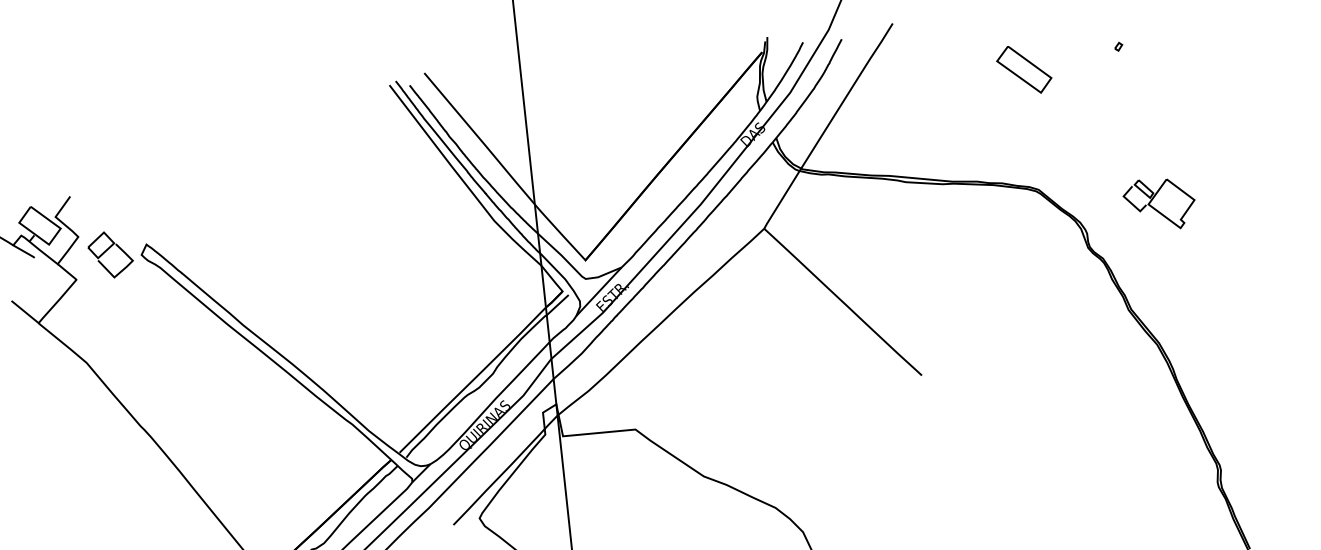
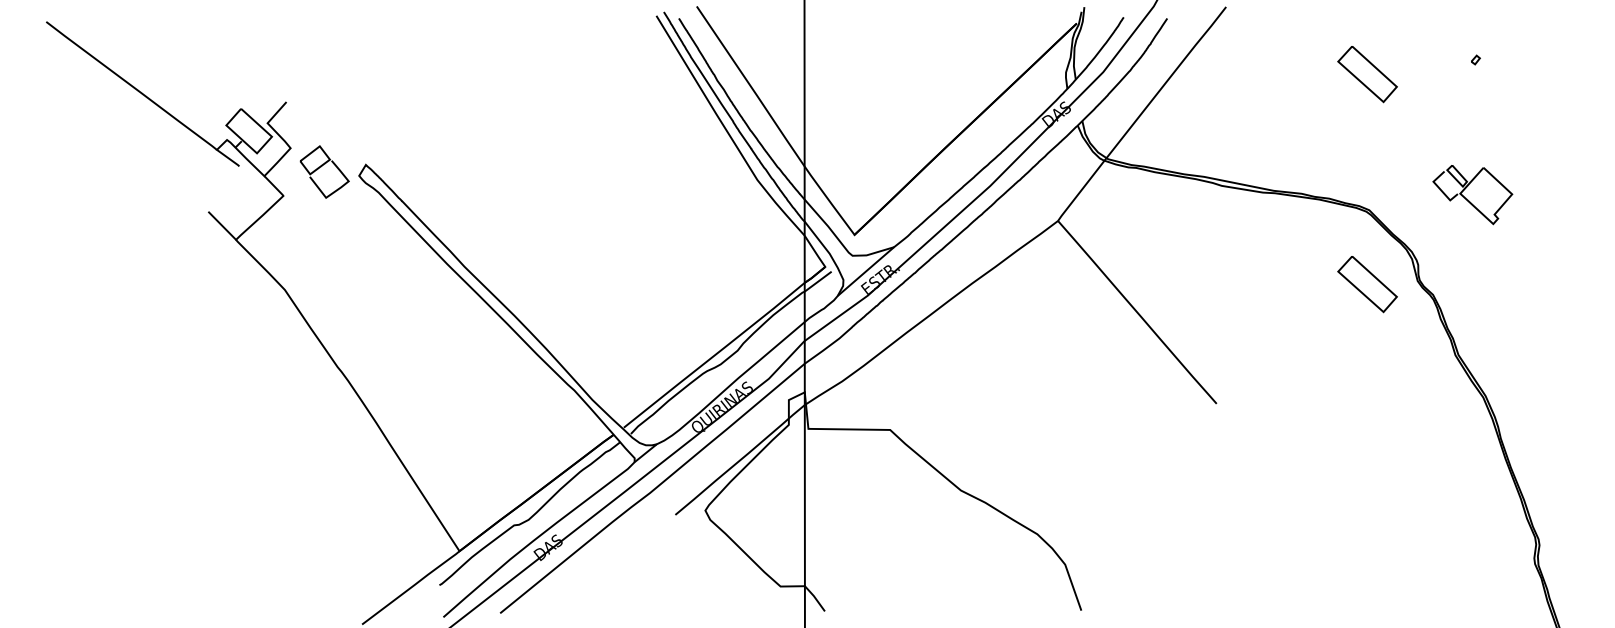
part: (1159, 204) -> (1472, 195), moved
part: (1044, 255) -> (1367, 284), added

